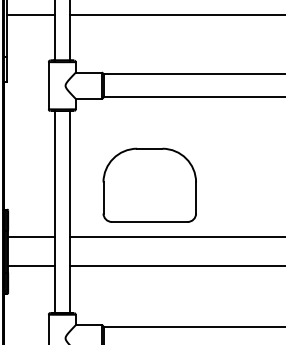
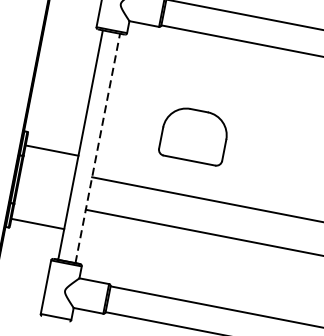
part: (149, 184) -> (194, 134), size x0.6
line: (69, 211) -> (97, 147), solid -> dashed
line: (31, 237) -> (52, 150), moved
line: (31, 266) -> (37, 224), moved

